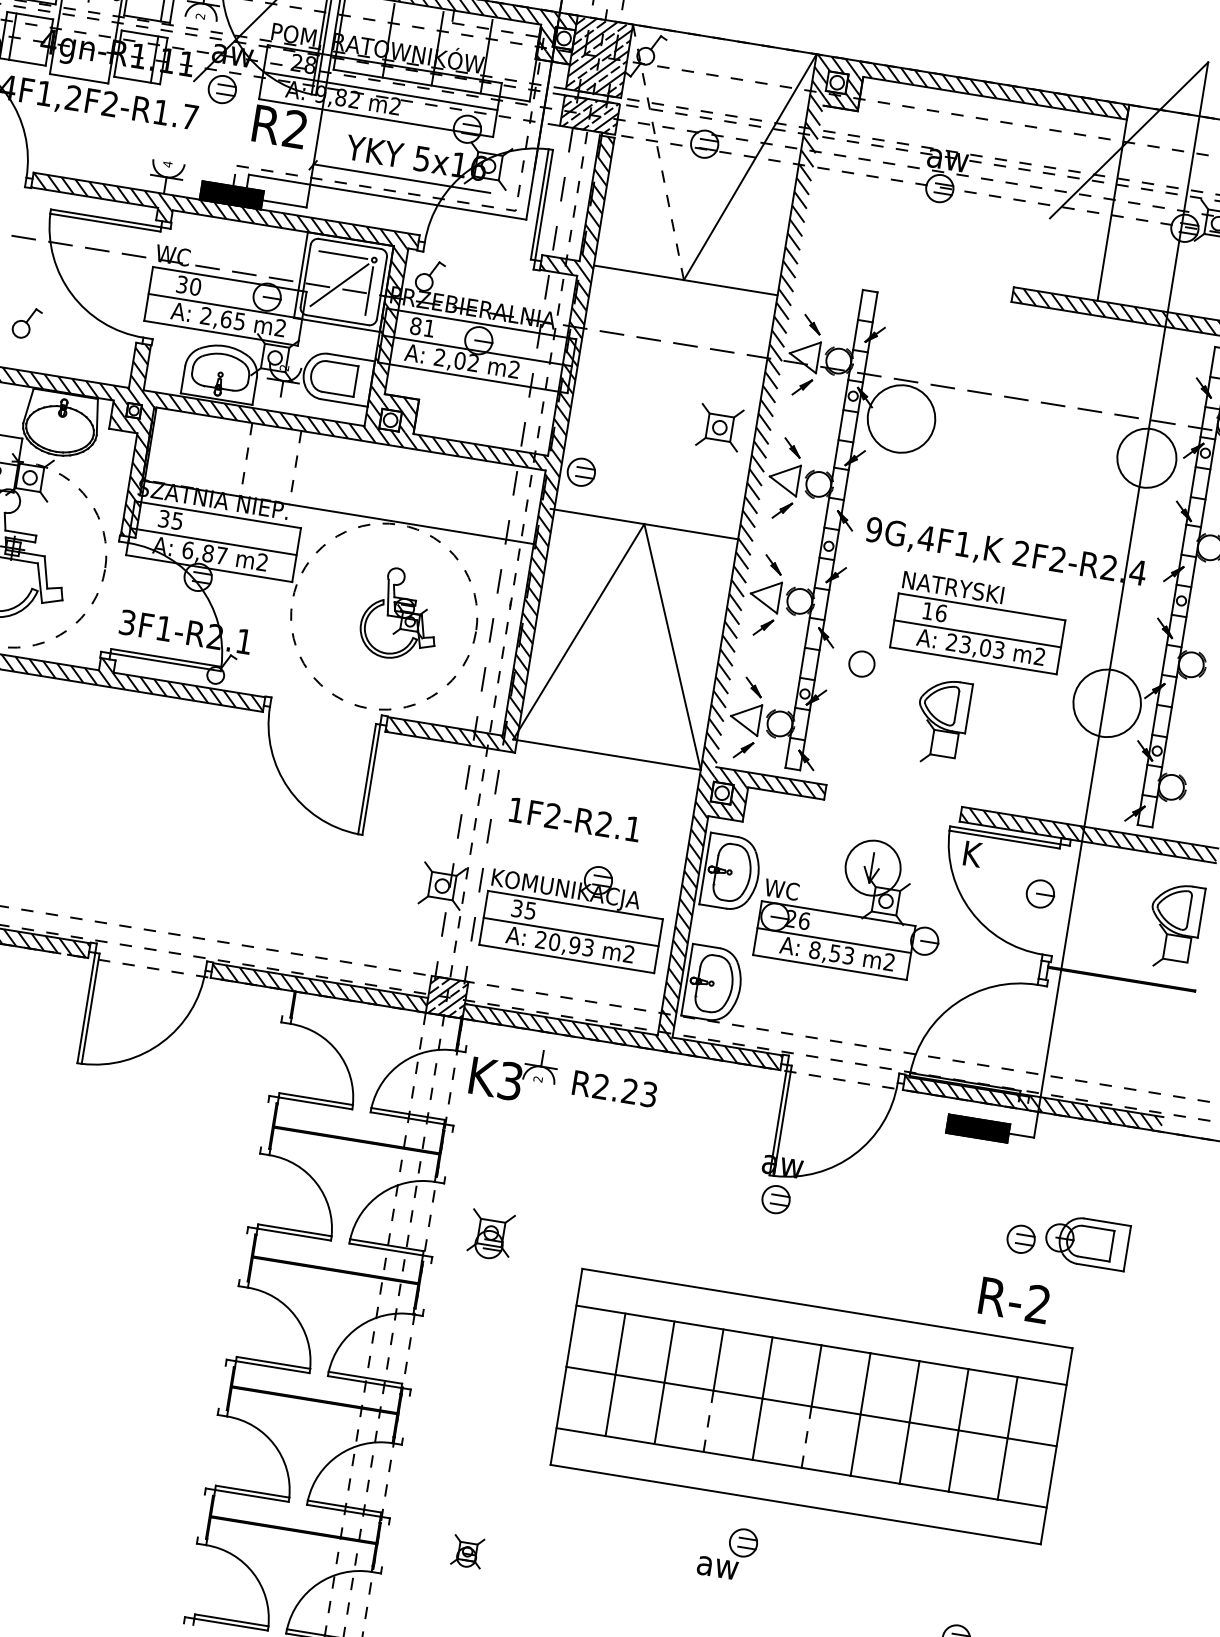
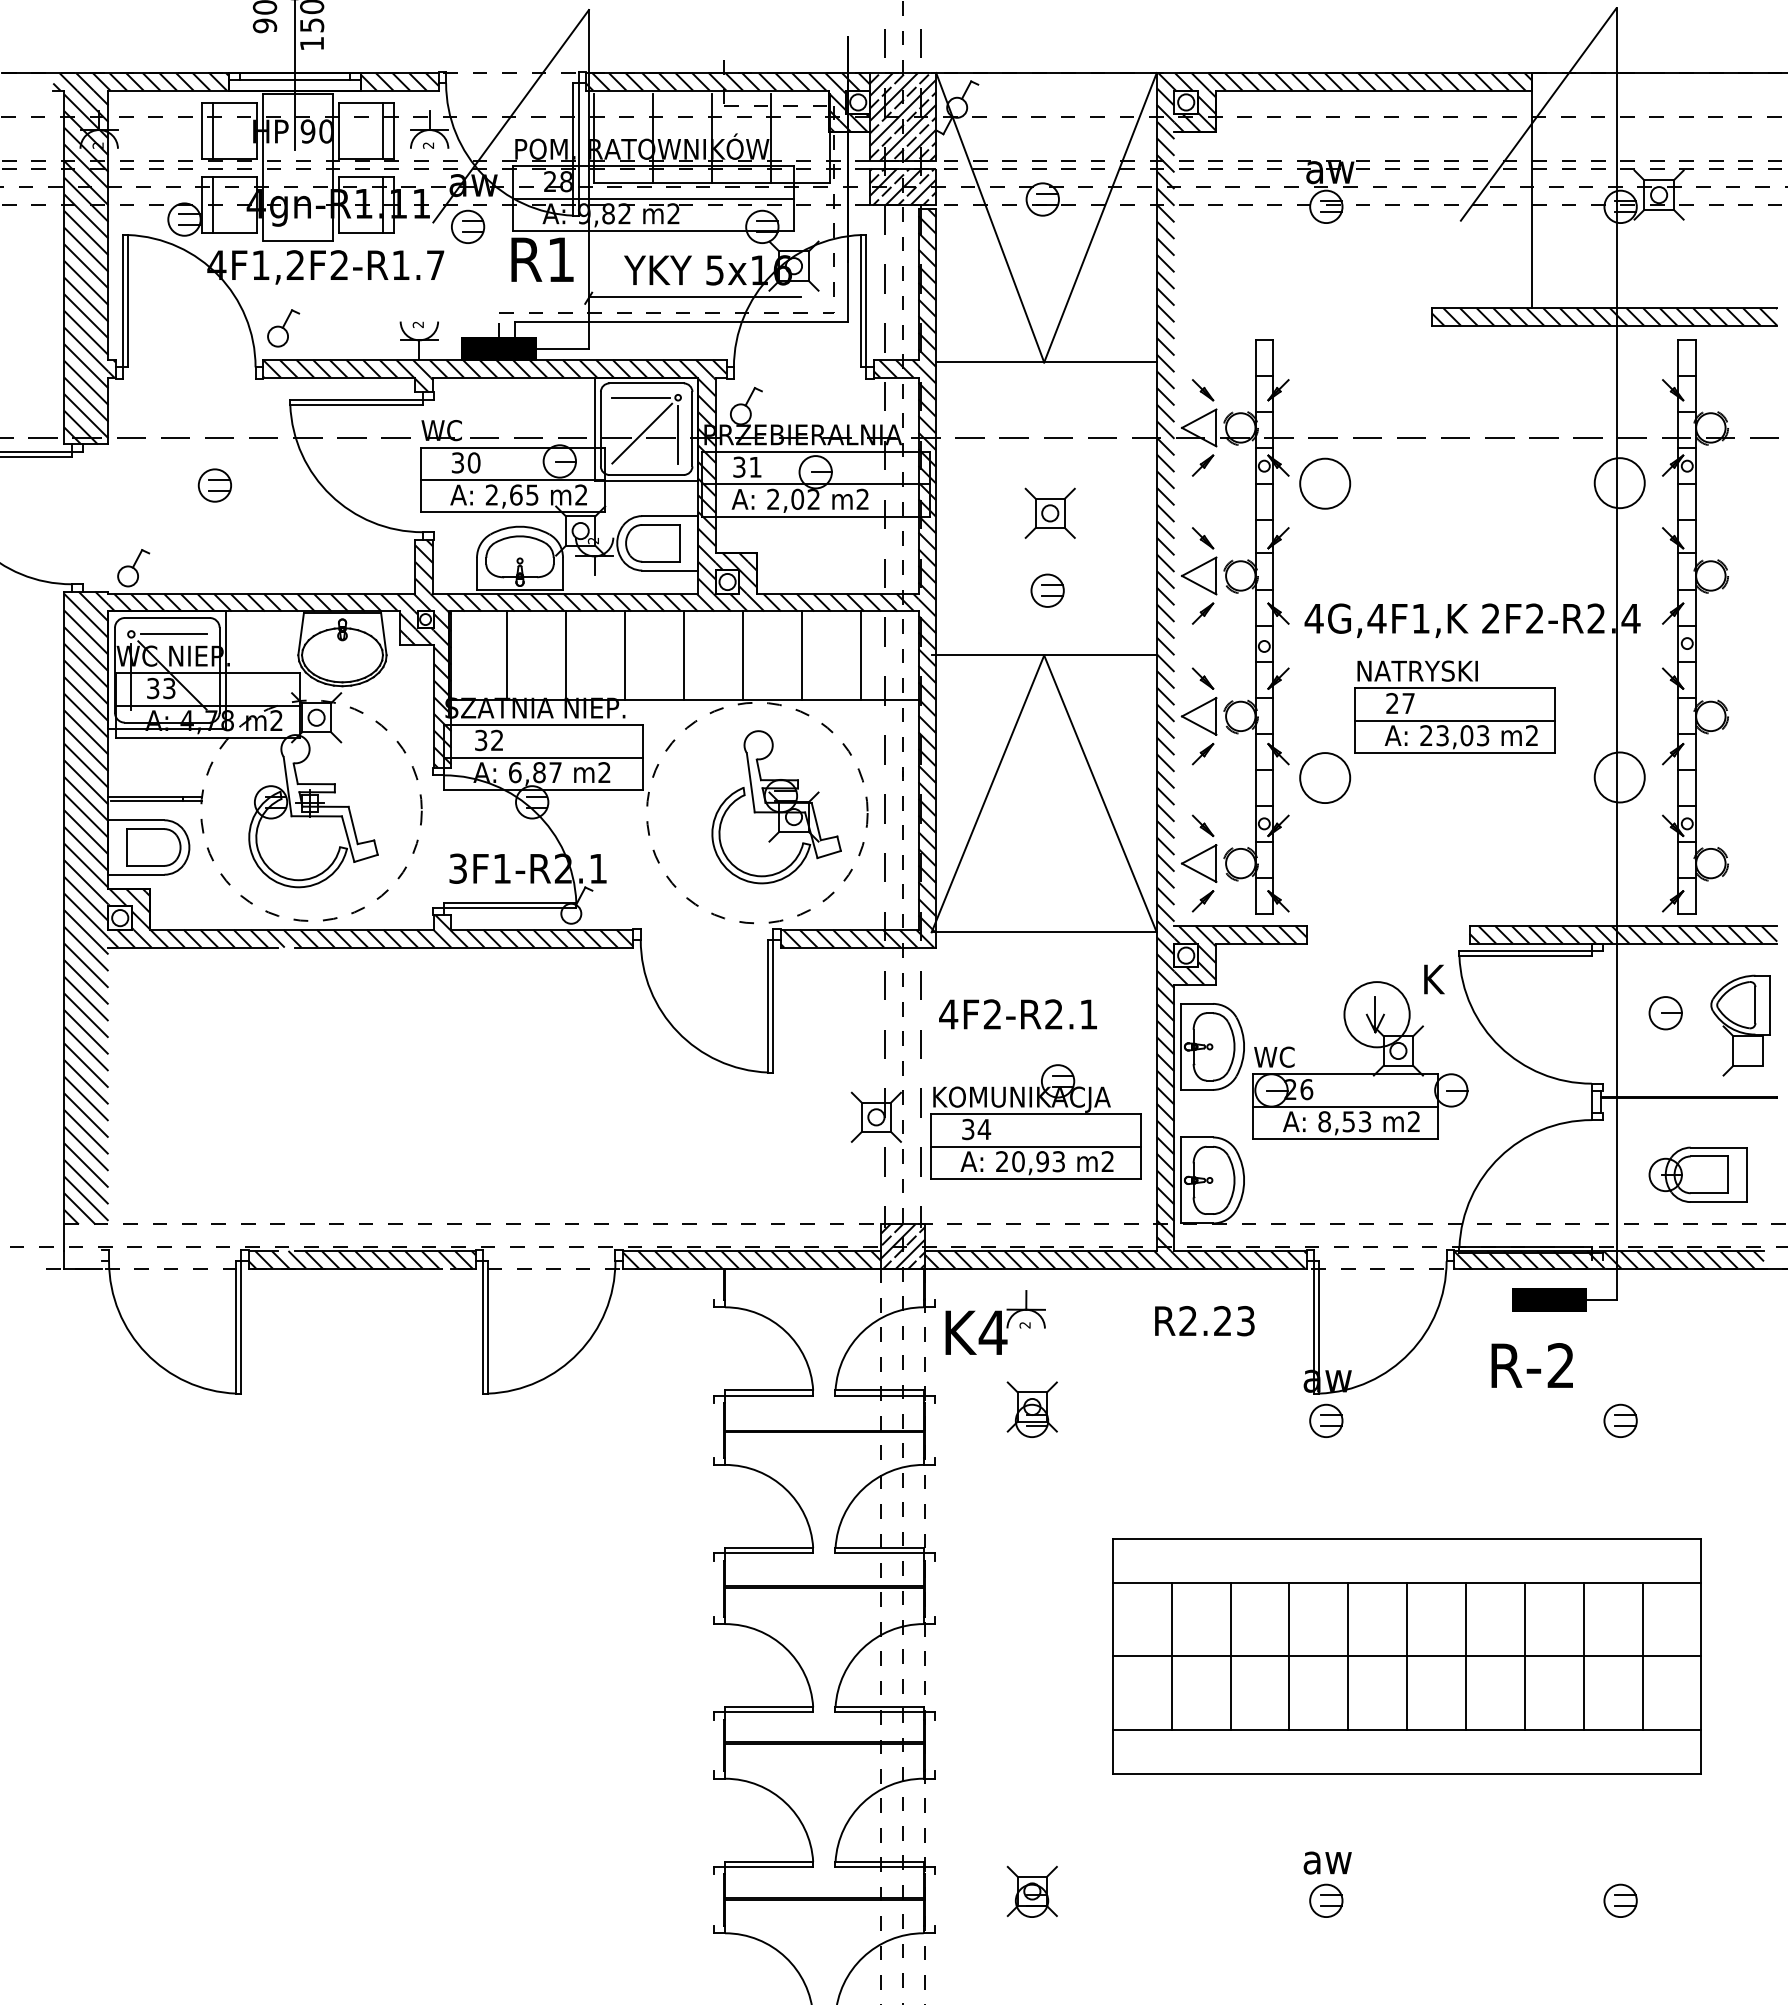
text: (294, 129) -> (560, 259), R2 -> R1
line: (658, 152) -> (990, 217), dashed -> solid
text: (167, 163) -> (417, 324), 4 -> 2
part: (26, 323) -> (283, 328), moved
text: (416, 325) -> (739, 466), 81 -> 31
circle: (901, 418) -> (1325, 483), size x0.62
part: (719, 426) -> (1049, 512), moved
line: (197, 451) -> (507, 655), added
circle: (1146, 458) -> (1619, 483), size x0.71
line: (246, 460) -> (566, 656), dashed -> solid
line: (295, 468) -> (625, 656), dashed -> solid
part: (581, 472) -> (1047, 590), moved
line: (344, 475) -> (684, 655), added
line: (393, 483) -> (742, 655), added
line: (442, 491) -> (801, 655), added
line: (491, 499) -> (860, 655), added
text: (177, 521) -> (497, 740), 35 -> 32
text: (873, 529) -> (1313, 618), 9G,4F1,K -> 4G,4F1,K
text: (934, 612) -> (1400, 703), 16 -> 27
part: (400, 614) -> (776, 807), size x1.43
circle: (862, 663) -> (1325, 777), size x1.67
circle: (1106, 703) -> (1619, 777), size x0.62
part: (941, 721) -> (1429, 830), removed
text: (516, 810) -> (948, 1014), 1F2-R2.1 -> 4F2-R2.1
text: (973, 854) -> (1434, 979), moved
part: (1040, 894) -> (1665, 1013), moved
text: (530, 910) -> (984, 1129), 35 -> 34
text: (509, 1080) -> (992, 1332), K3 -> K4
text: (614, 1089) -> (1204, 1321), moved
part: (490, 1234) -> (1031, 1409), moved
part: (1086, 1241) -> (1697, 1174), moved
text: (1013, 1300) -> (1531, 1365), moved
line: (708, 1421) -> (1289, 1693), dashed -> solid
line: (806, 1437) -> (1407, 1693), dashed -> solid
part: (743, 1542) -> (1326, 1900), moved
part: (467, 1551) -> (1031, 1891), size x1.43

